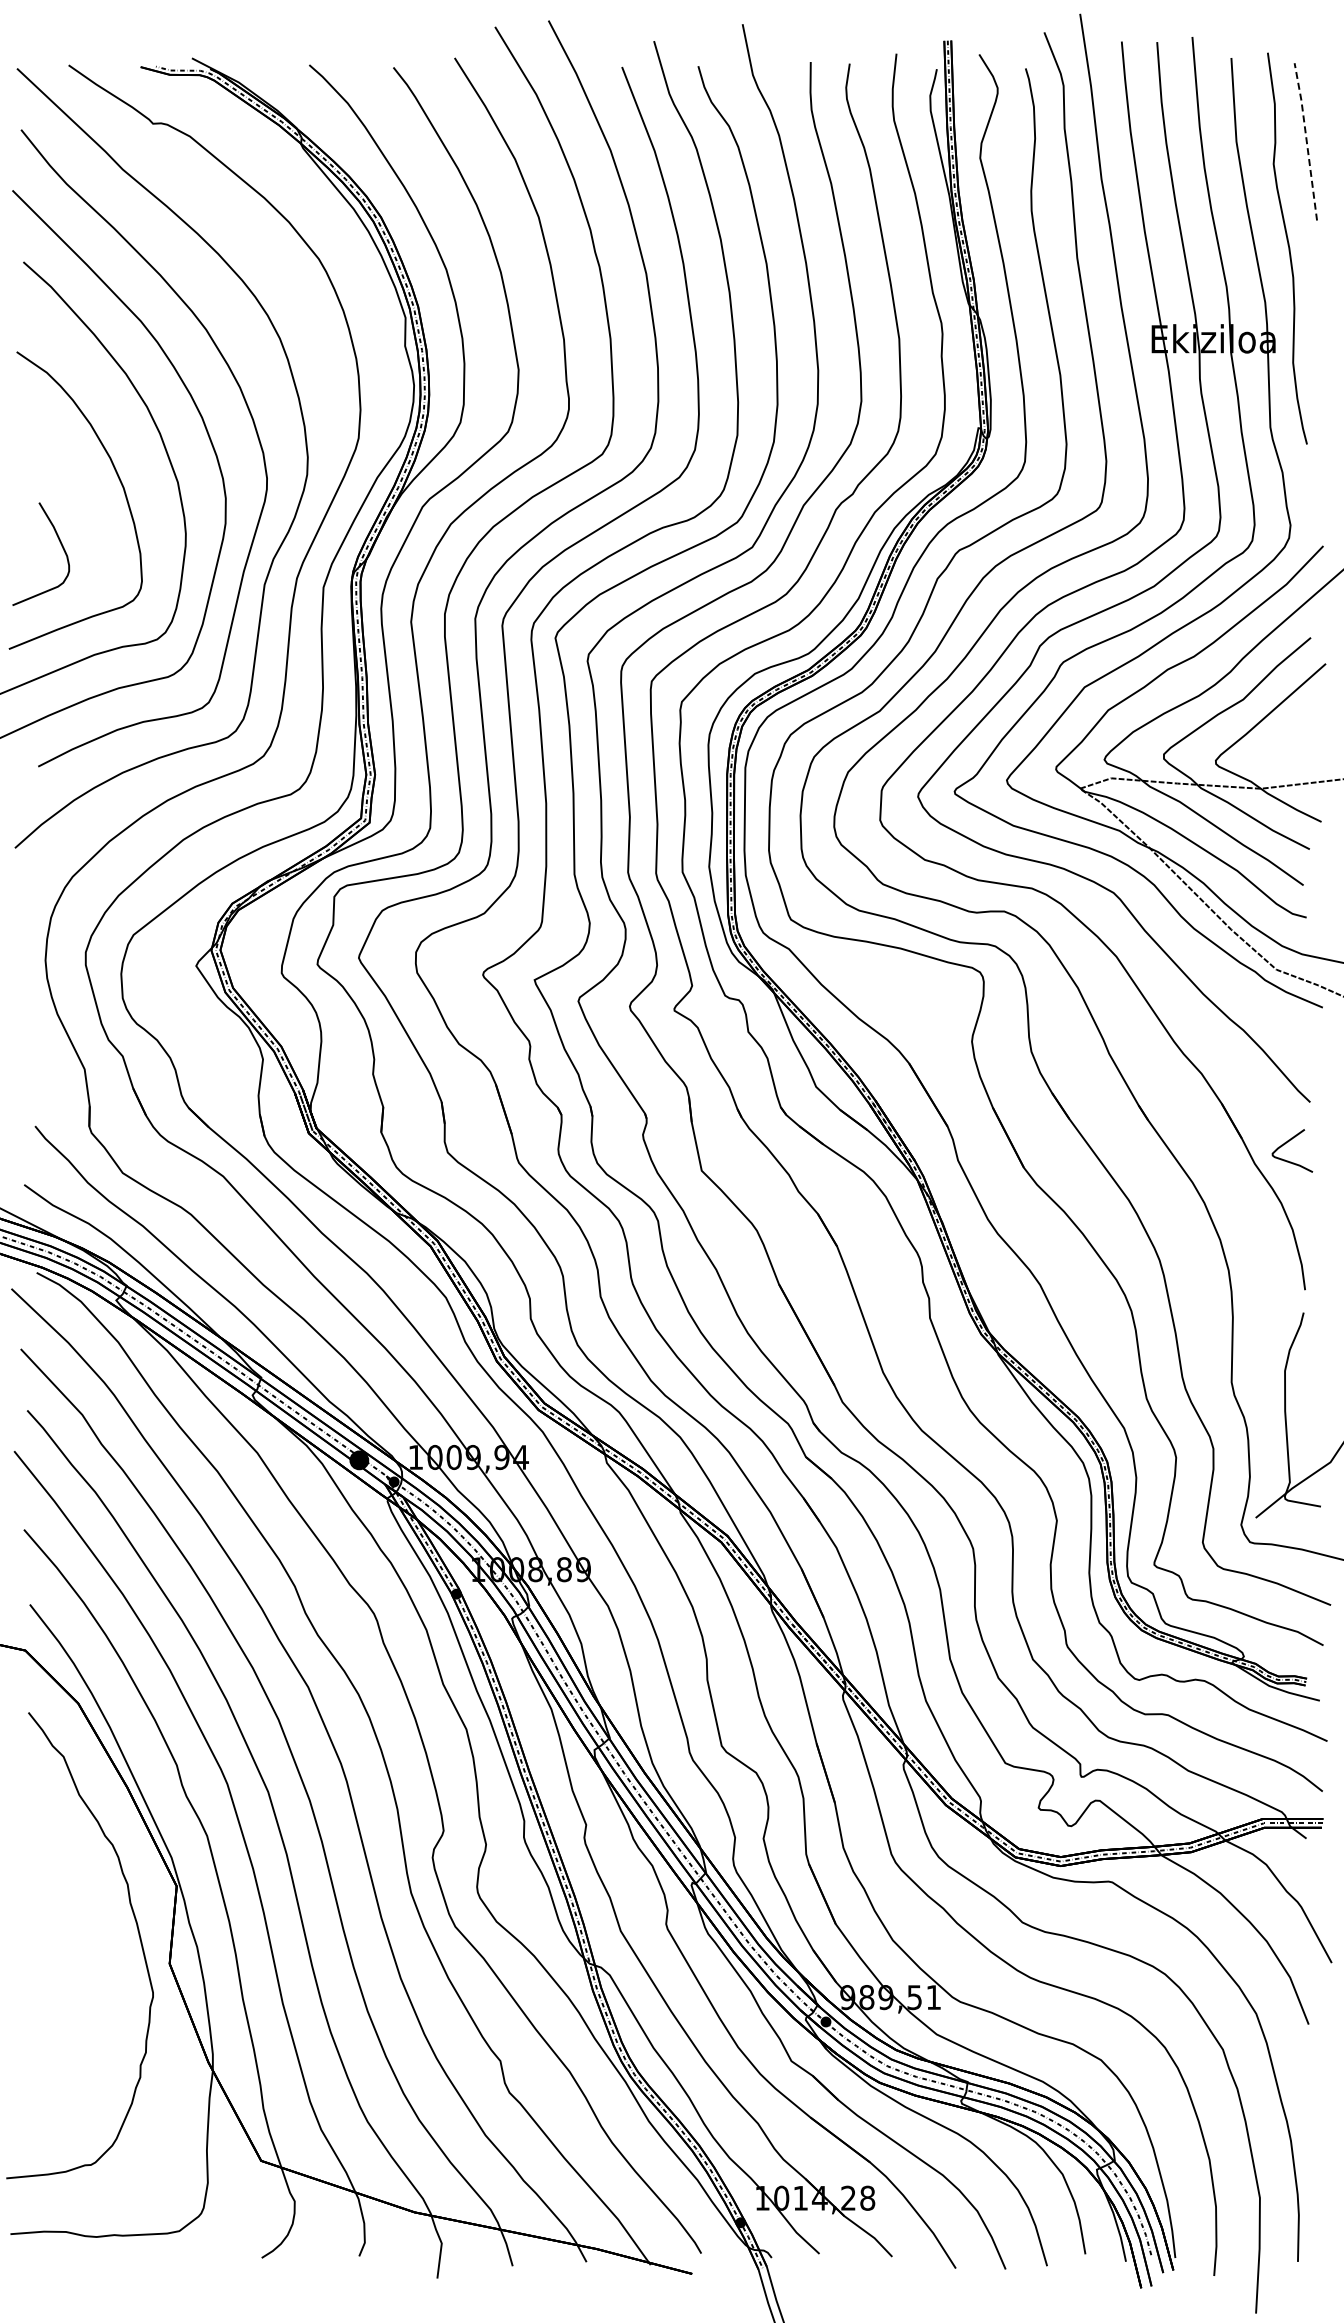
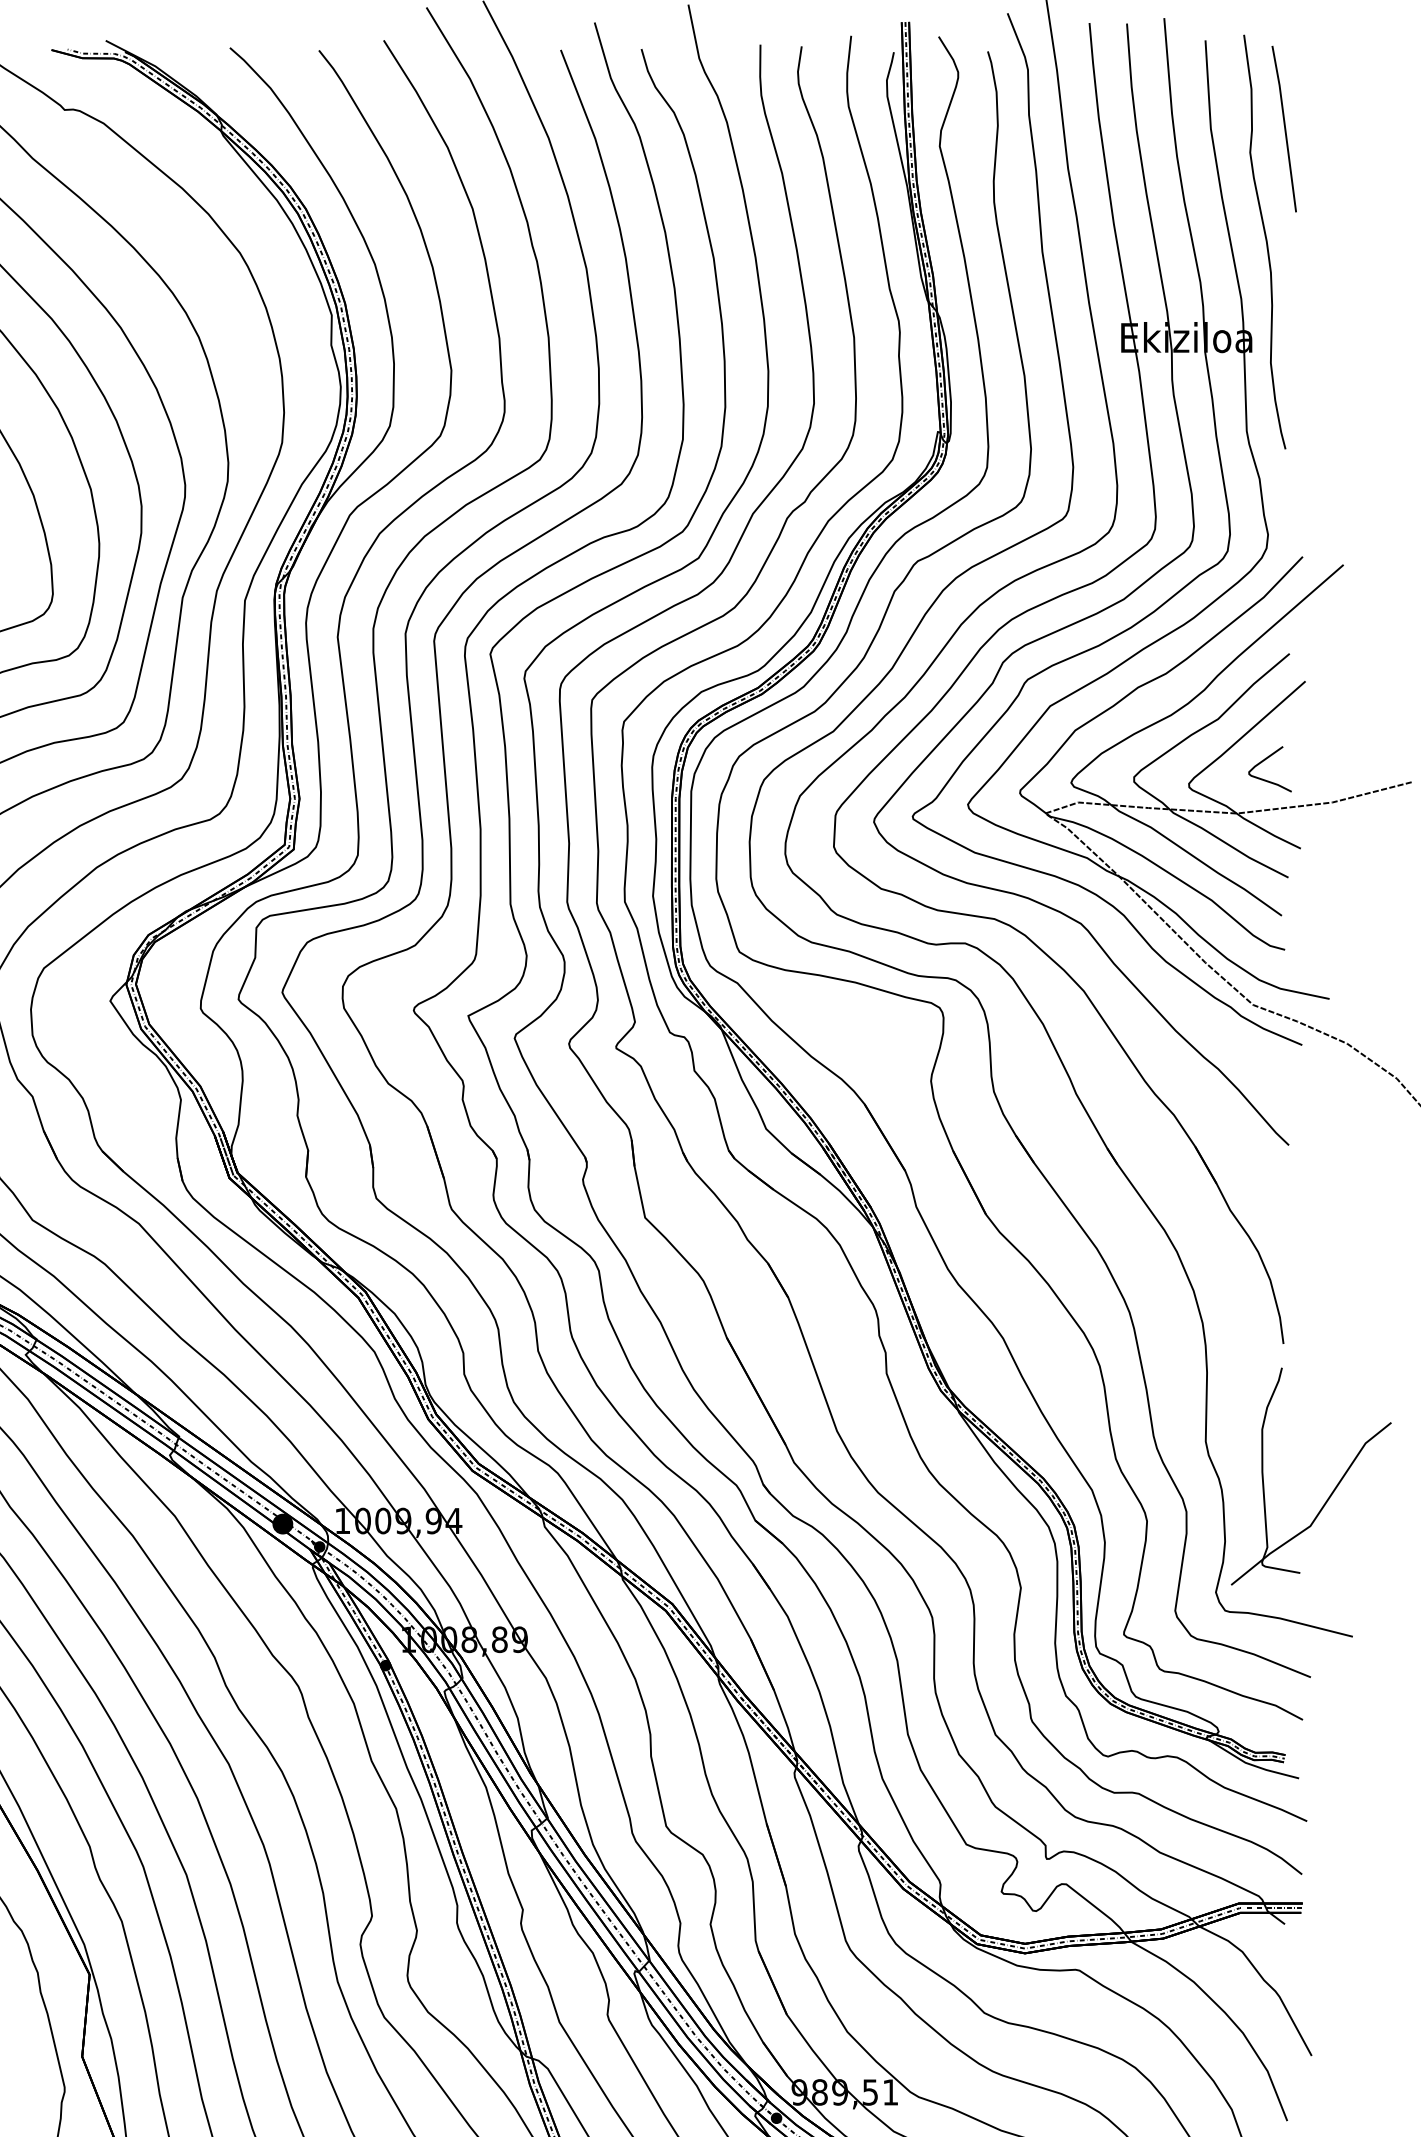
line: (1306, 140) -> (1284, 127), dashed -> solid
curve: (1288, 1142) -> (1265, 760), moved

